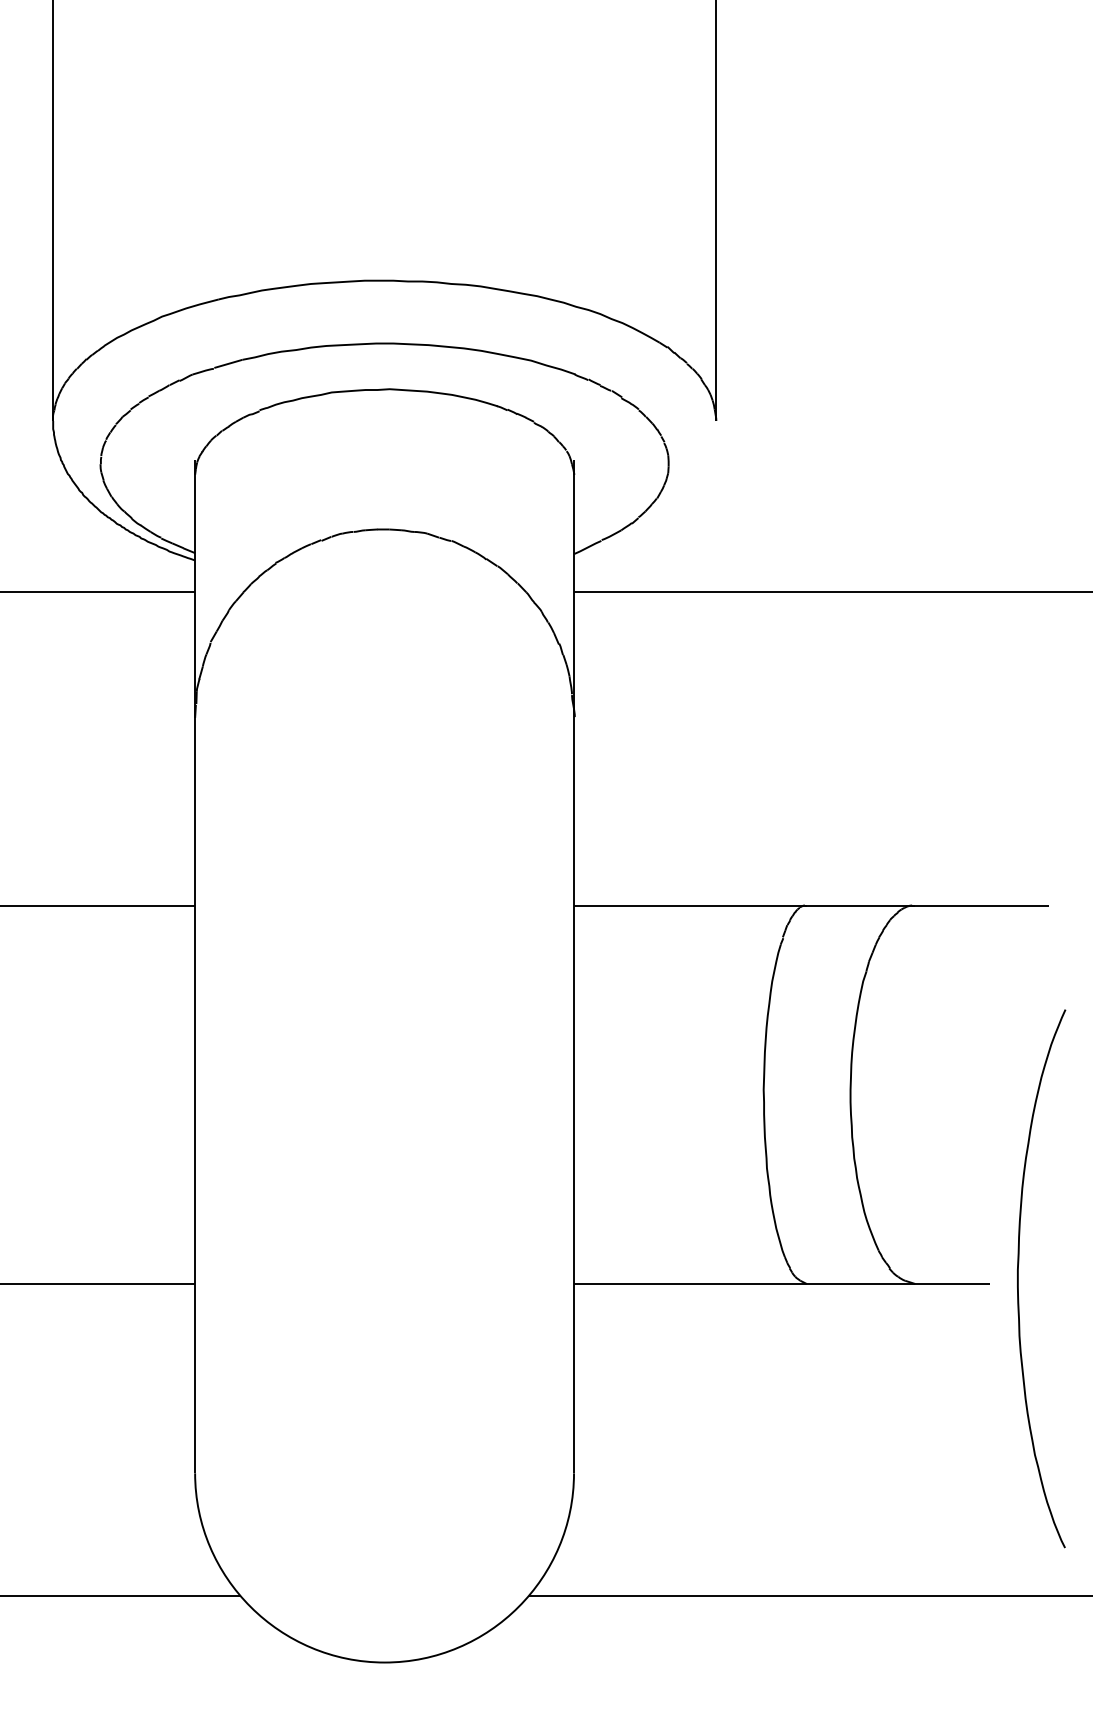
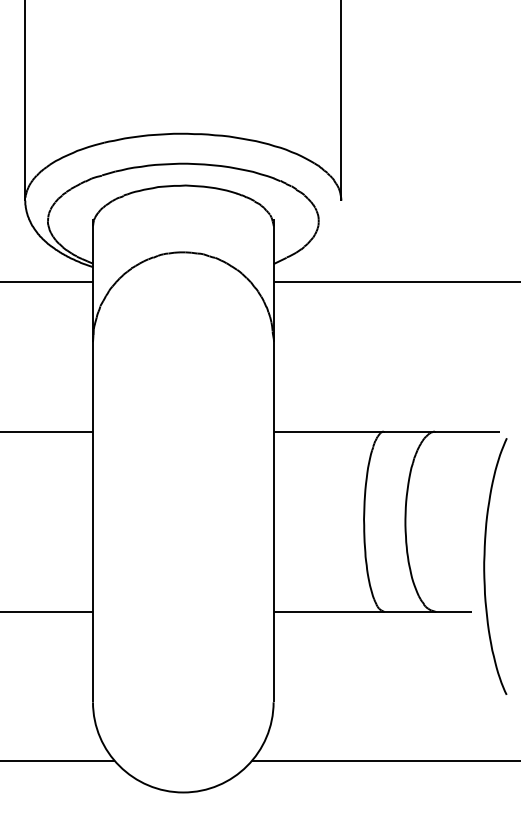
curve: (1020, 1278) -> (485, 566), moved

